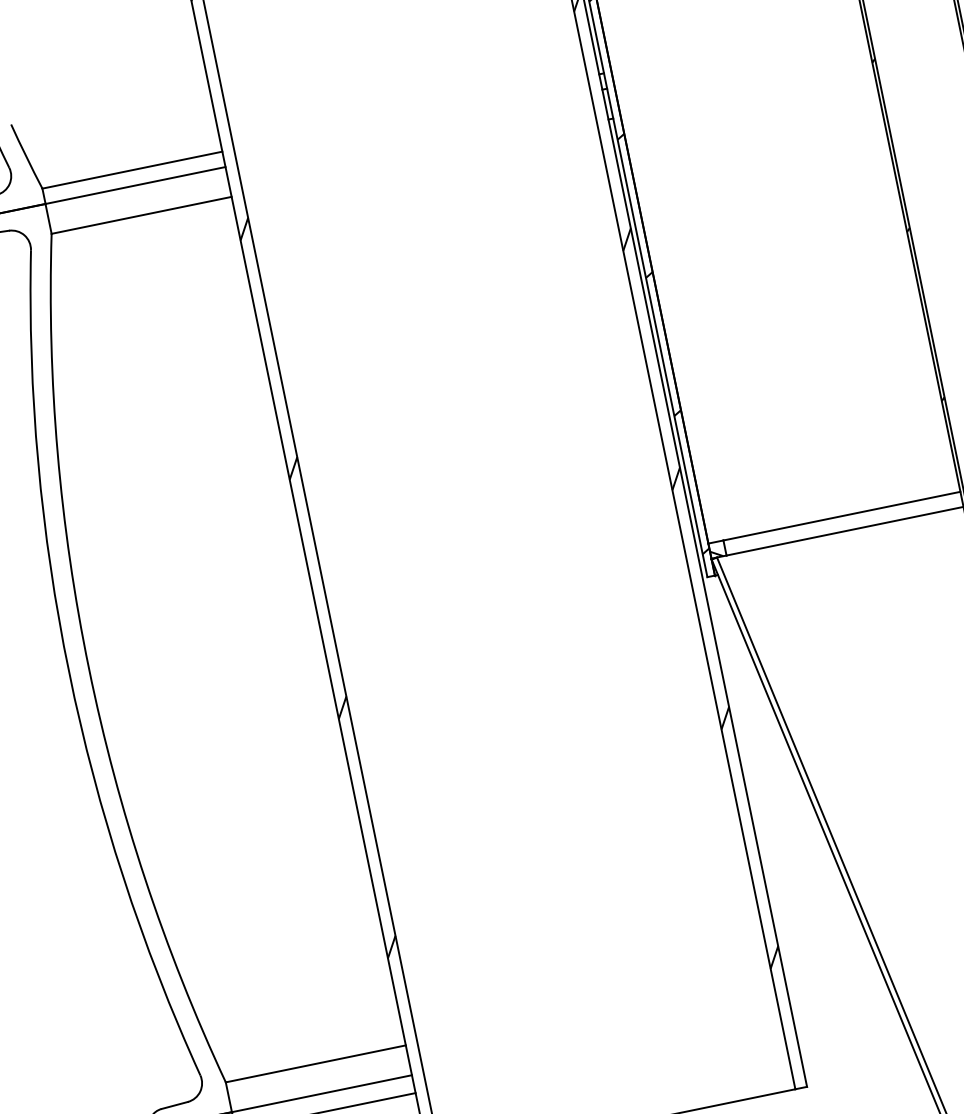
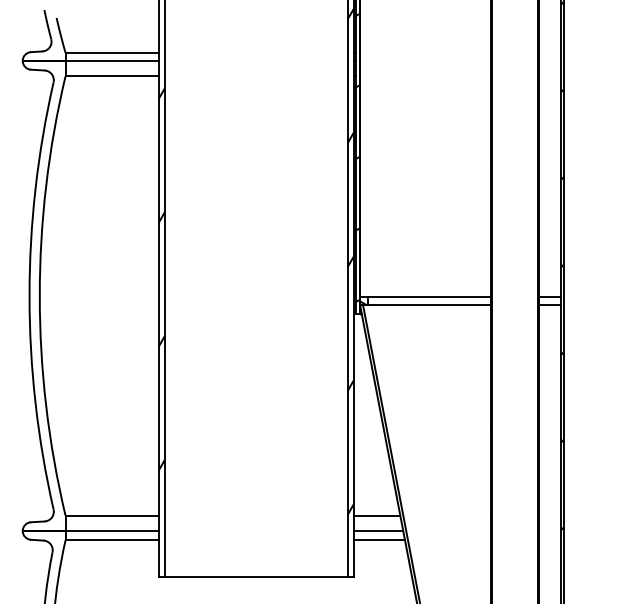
line: (826, 958) -> (376, 515), added
line: (836, 988) -> (378, 531), added
line: (842, 1005) -> (379, 540), added

